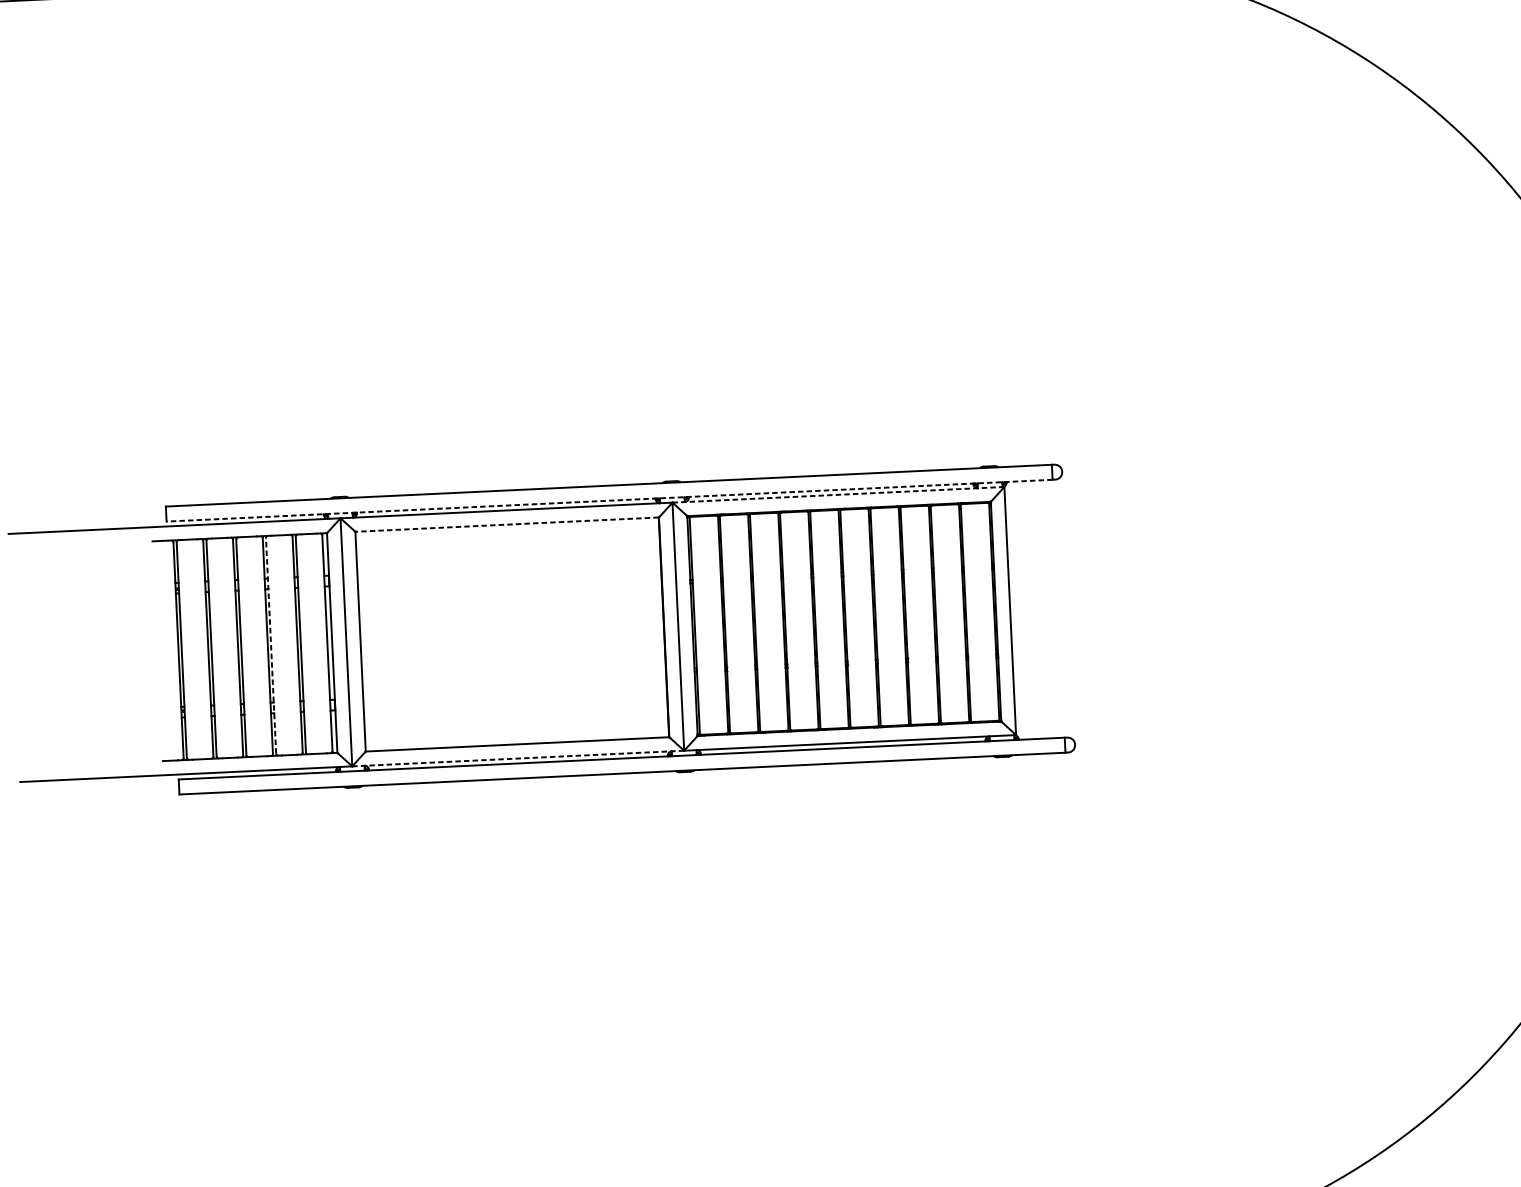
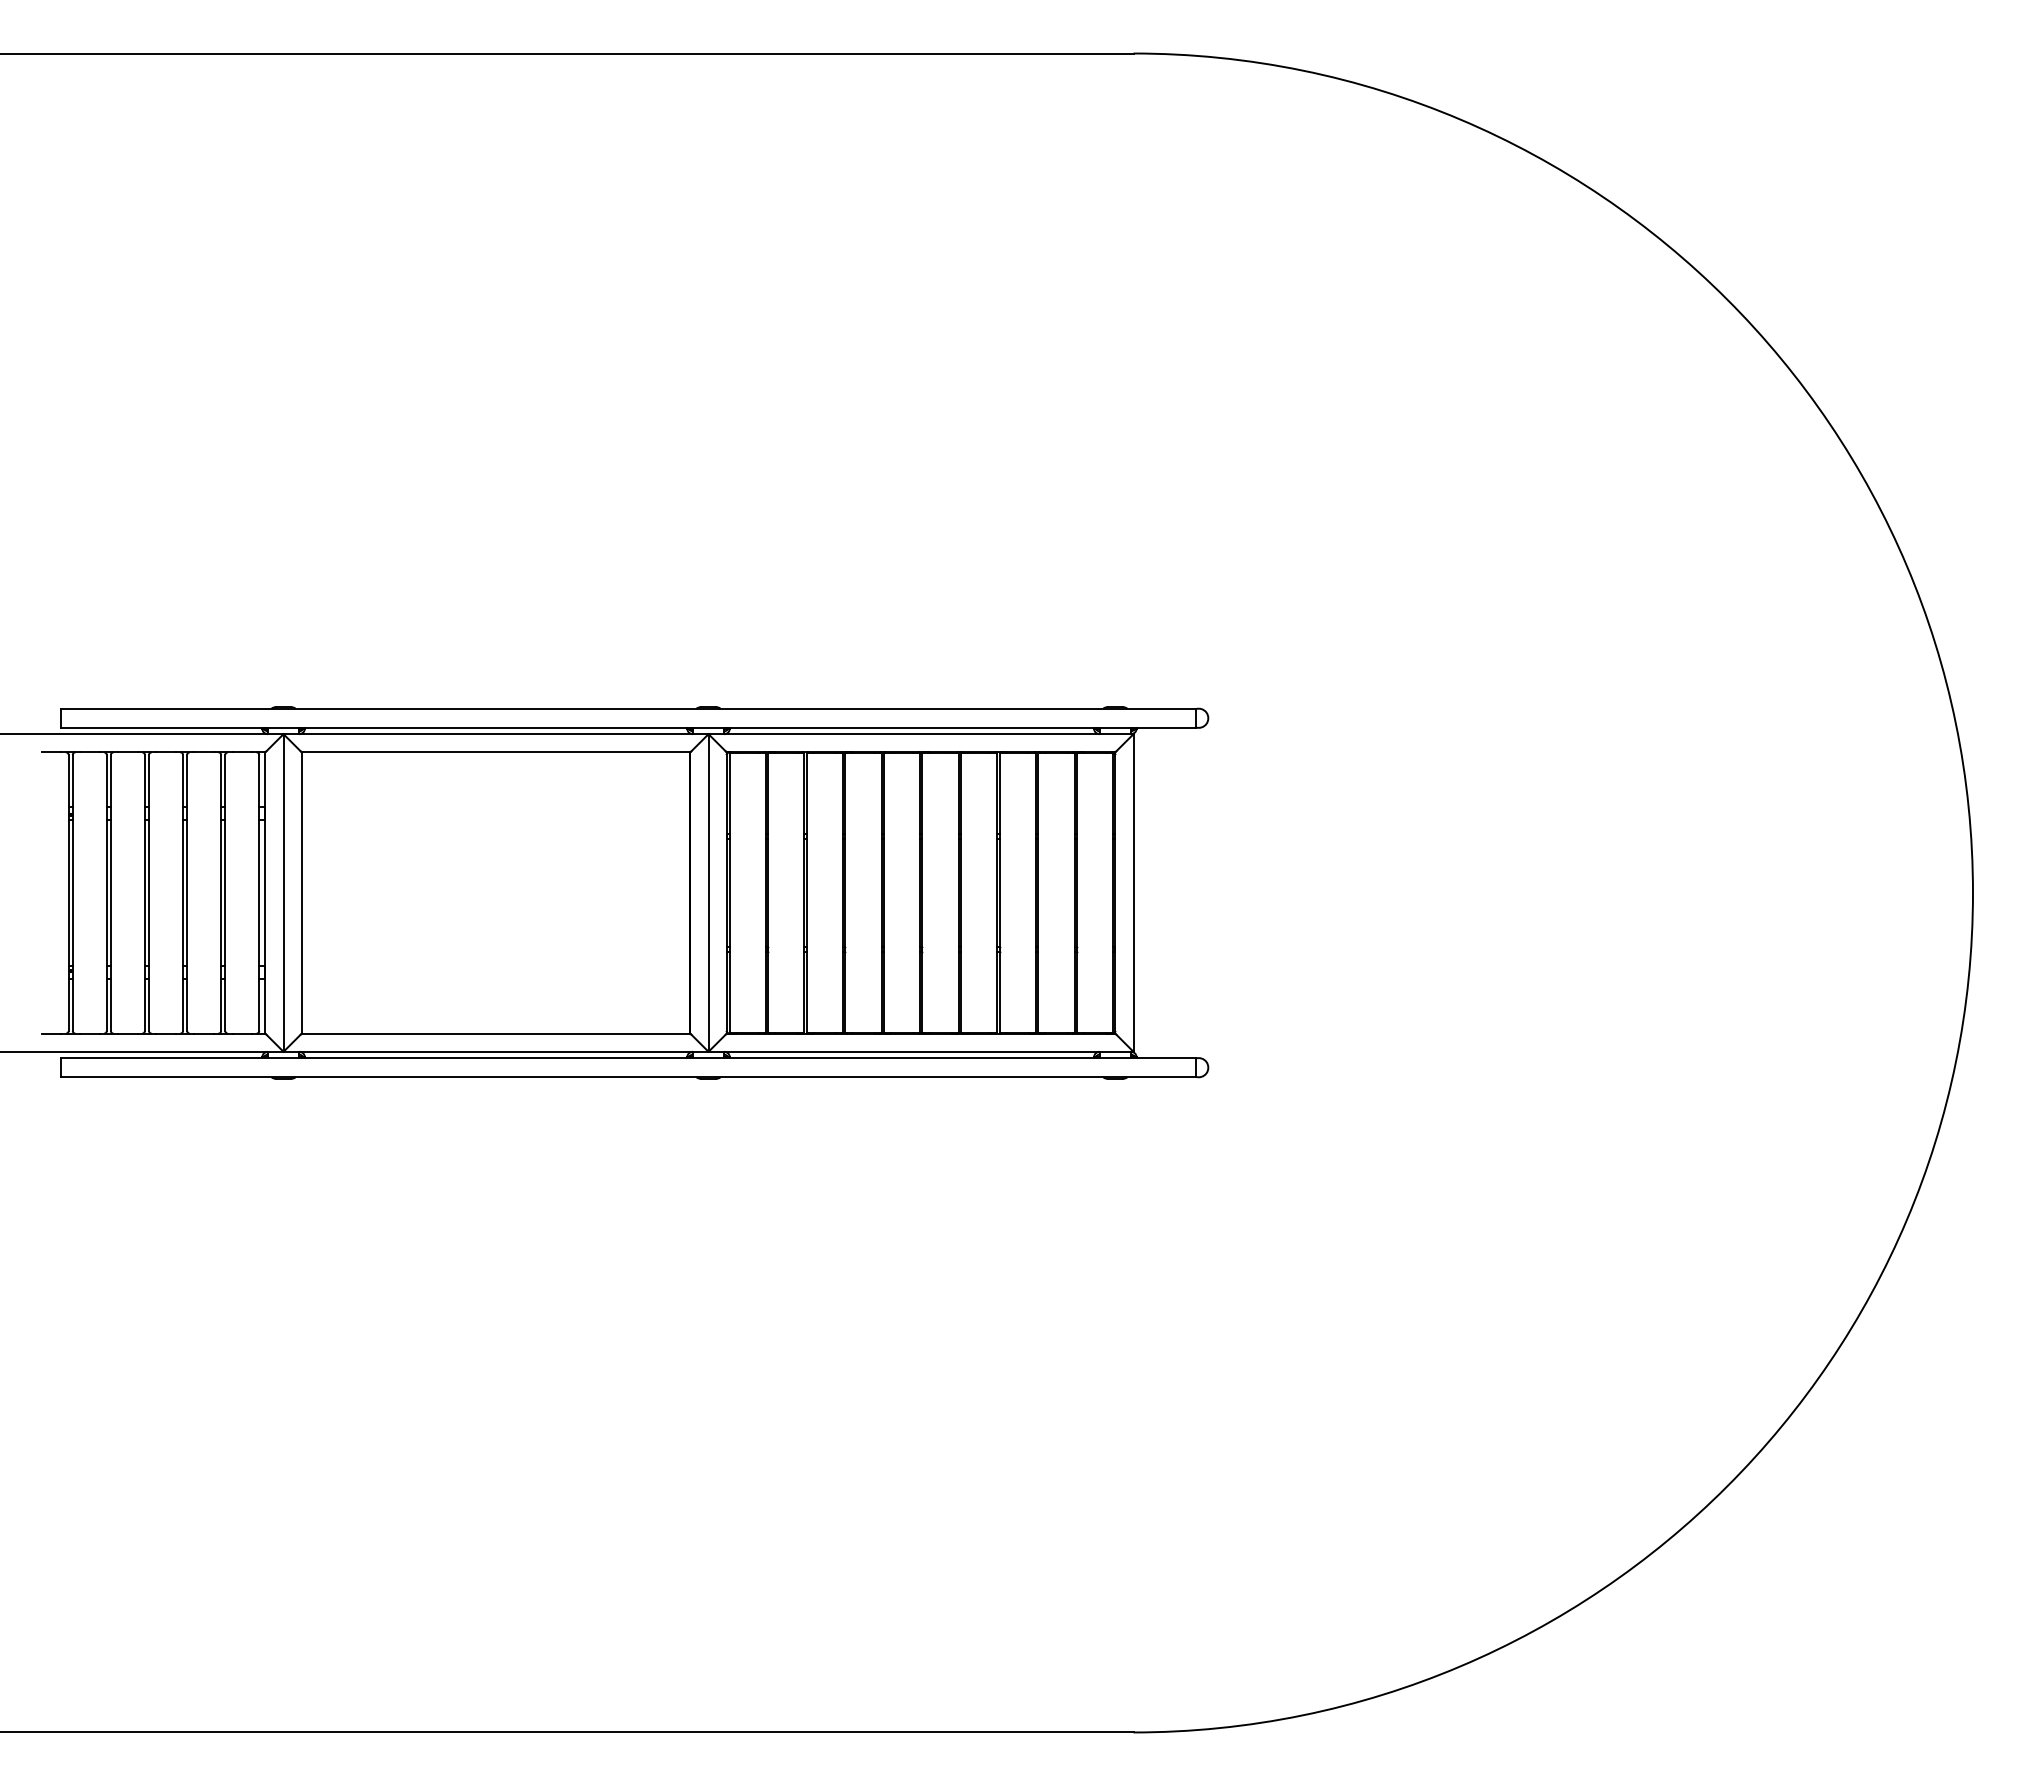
line: (838, 495) -> (920, 734), dashed -> solid
line: (608, 500) -> (627, 727), dashed -> solid
line: (506, 524) -> (495, 752), dashed -> solid
line: (271, 645) -> (187, 892), dashed -> solid
line: (518, 758) -> (496, 1051), dashed -> solid

